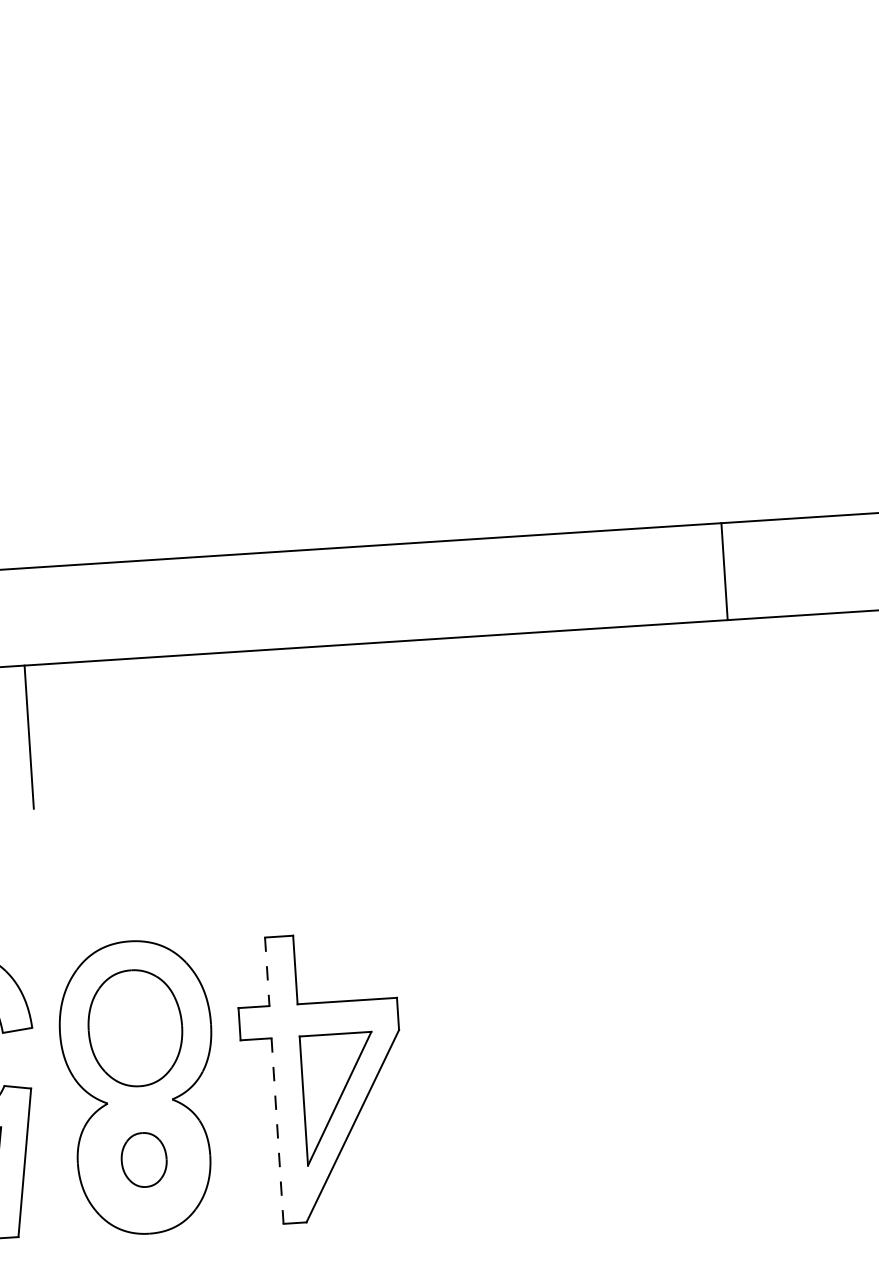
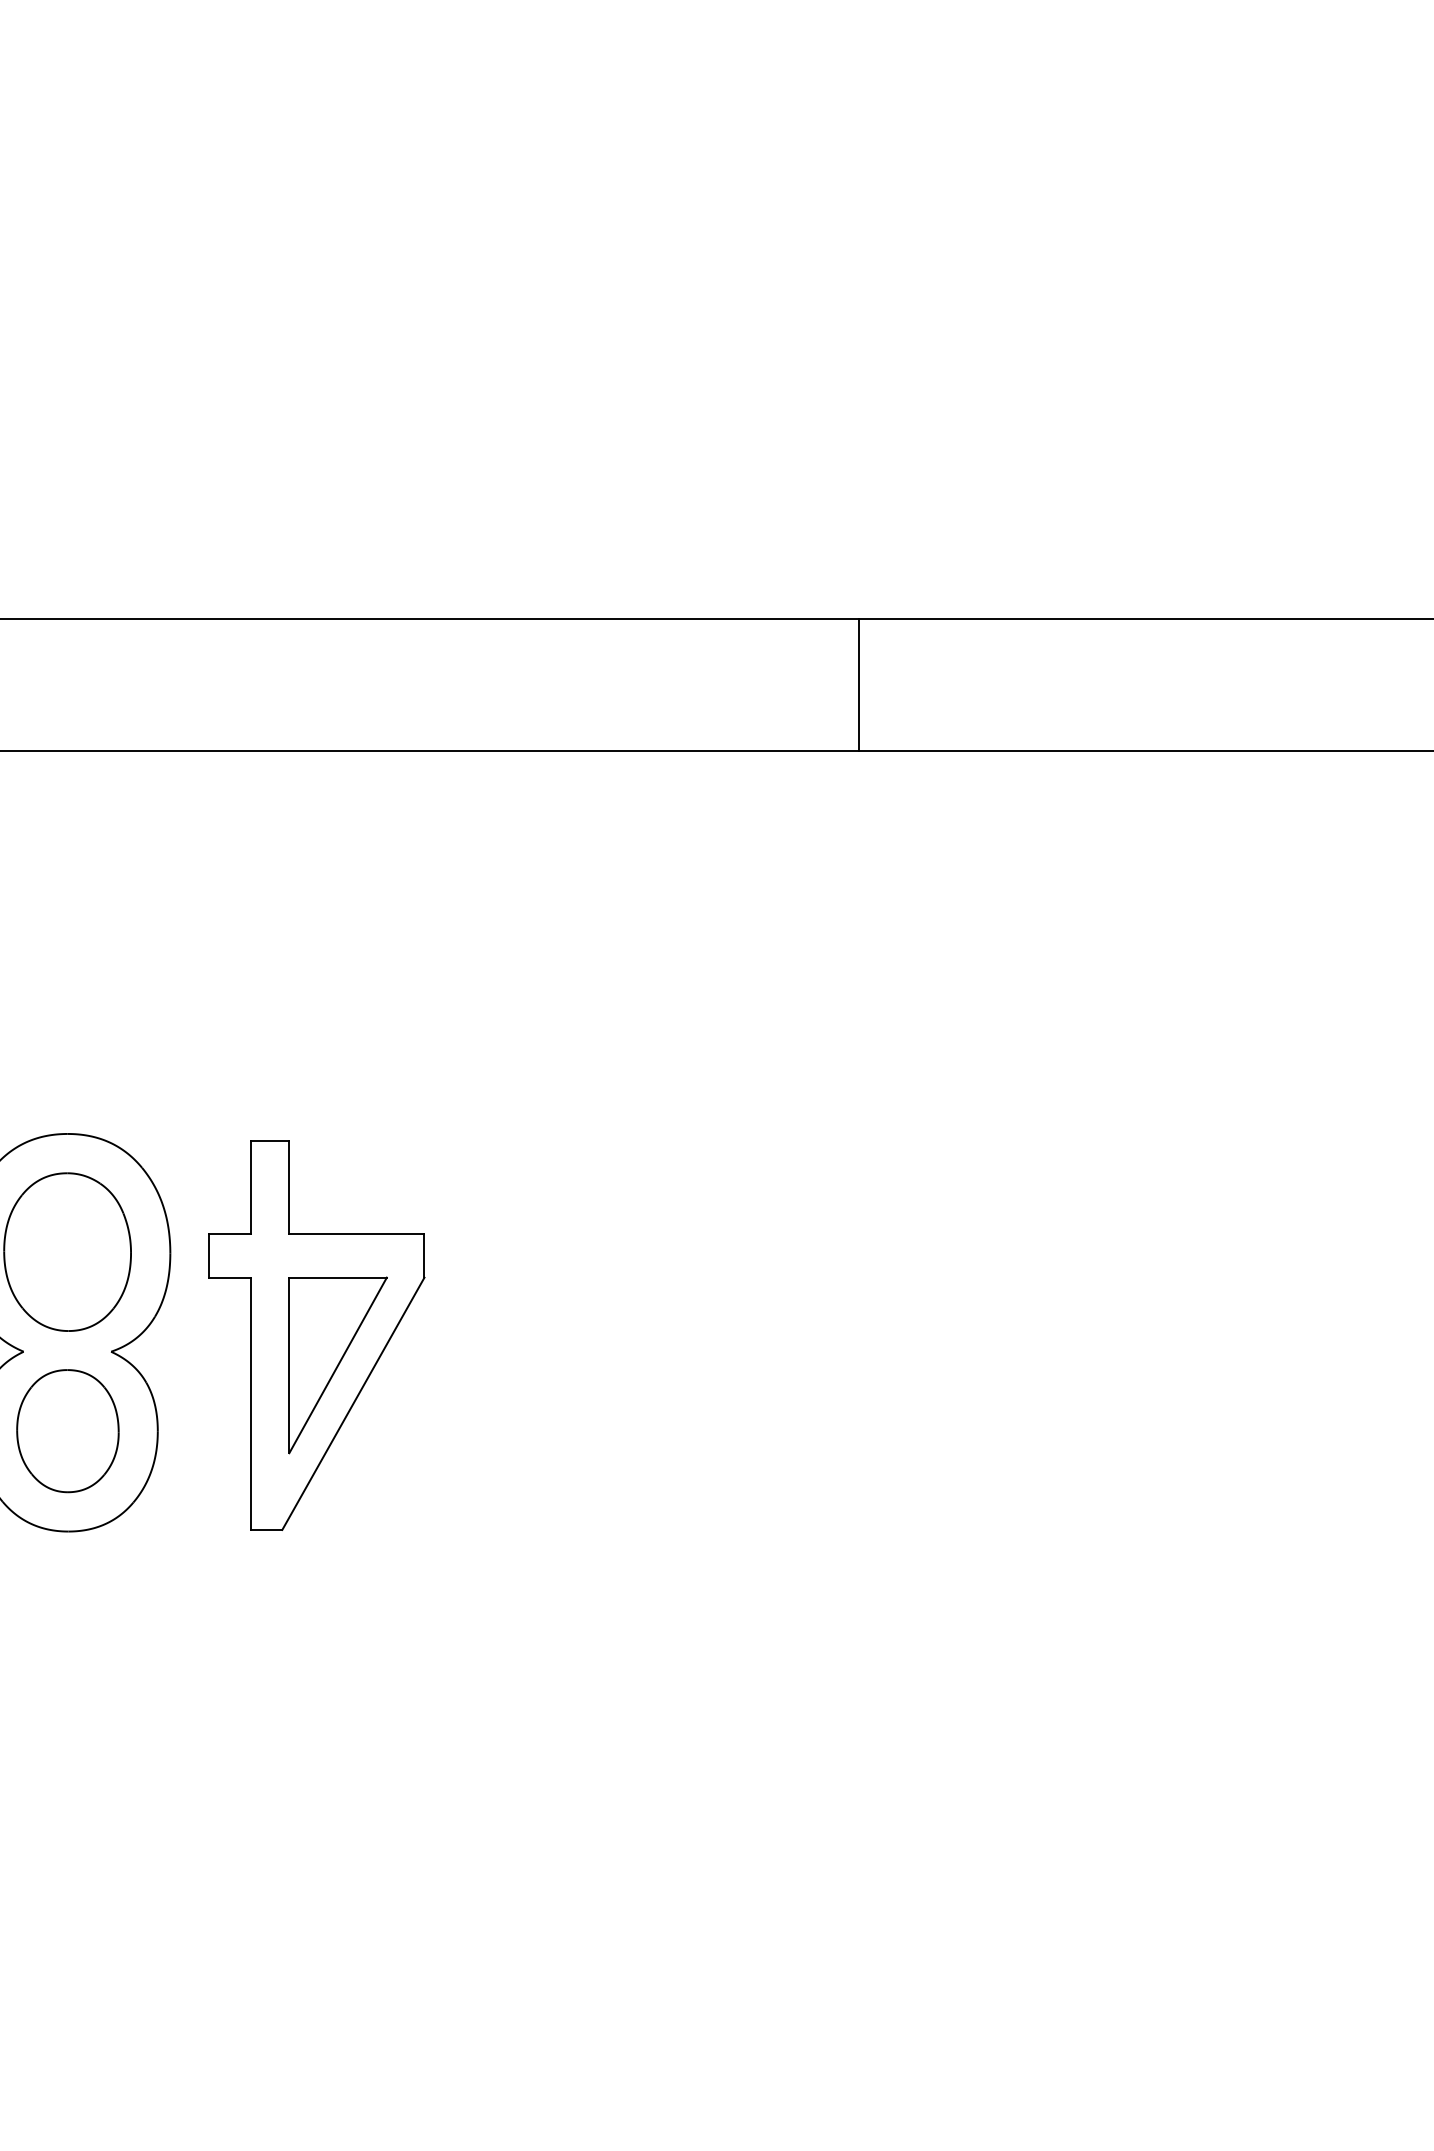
line: (724, 571) -> (859, 685), moved
line: (267, 972) -> (251, 1187), dashed -> solid
line: (277, 1131) -> (251, 1404), dashed -> solid
part: (143, 1160) -> (67, 1431), size x1.67

